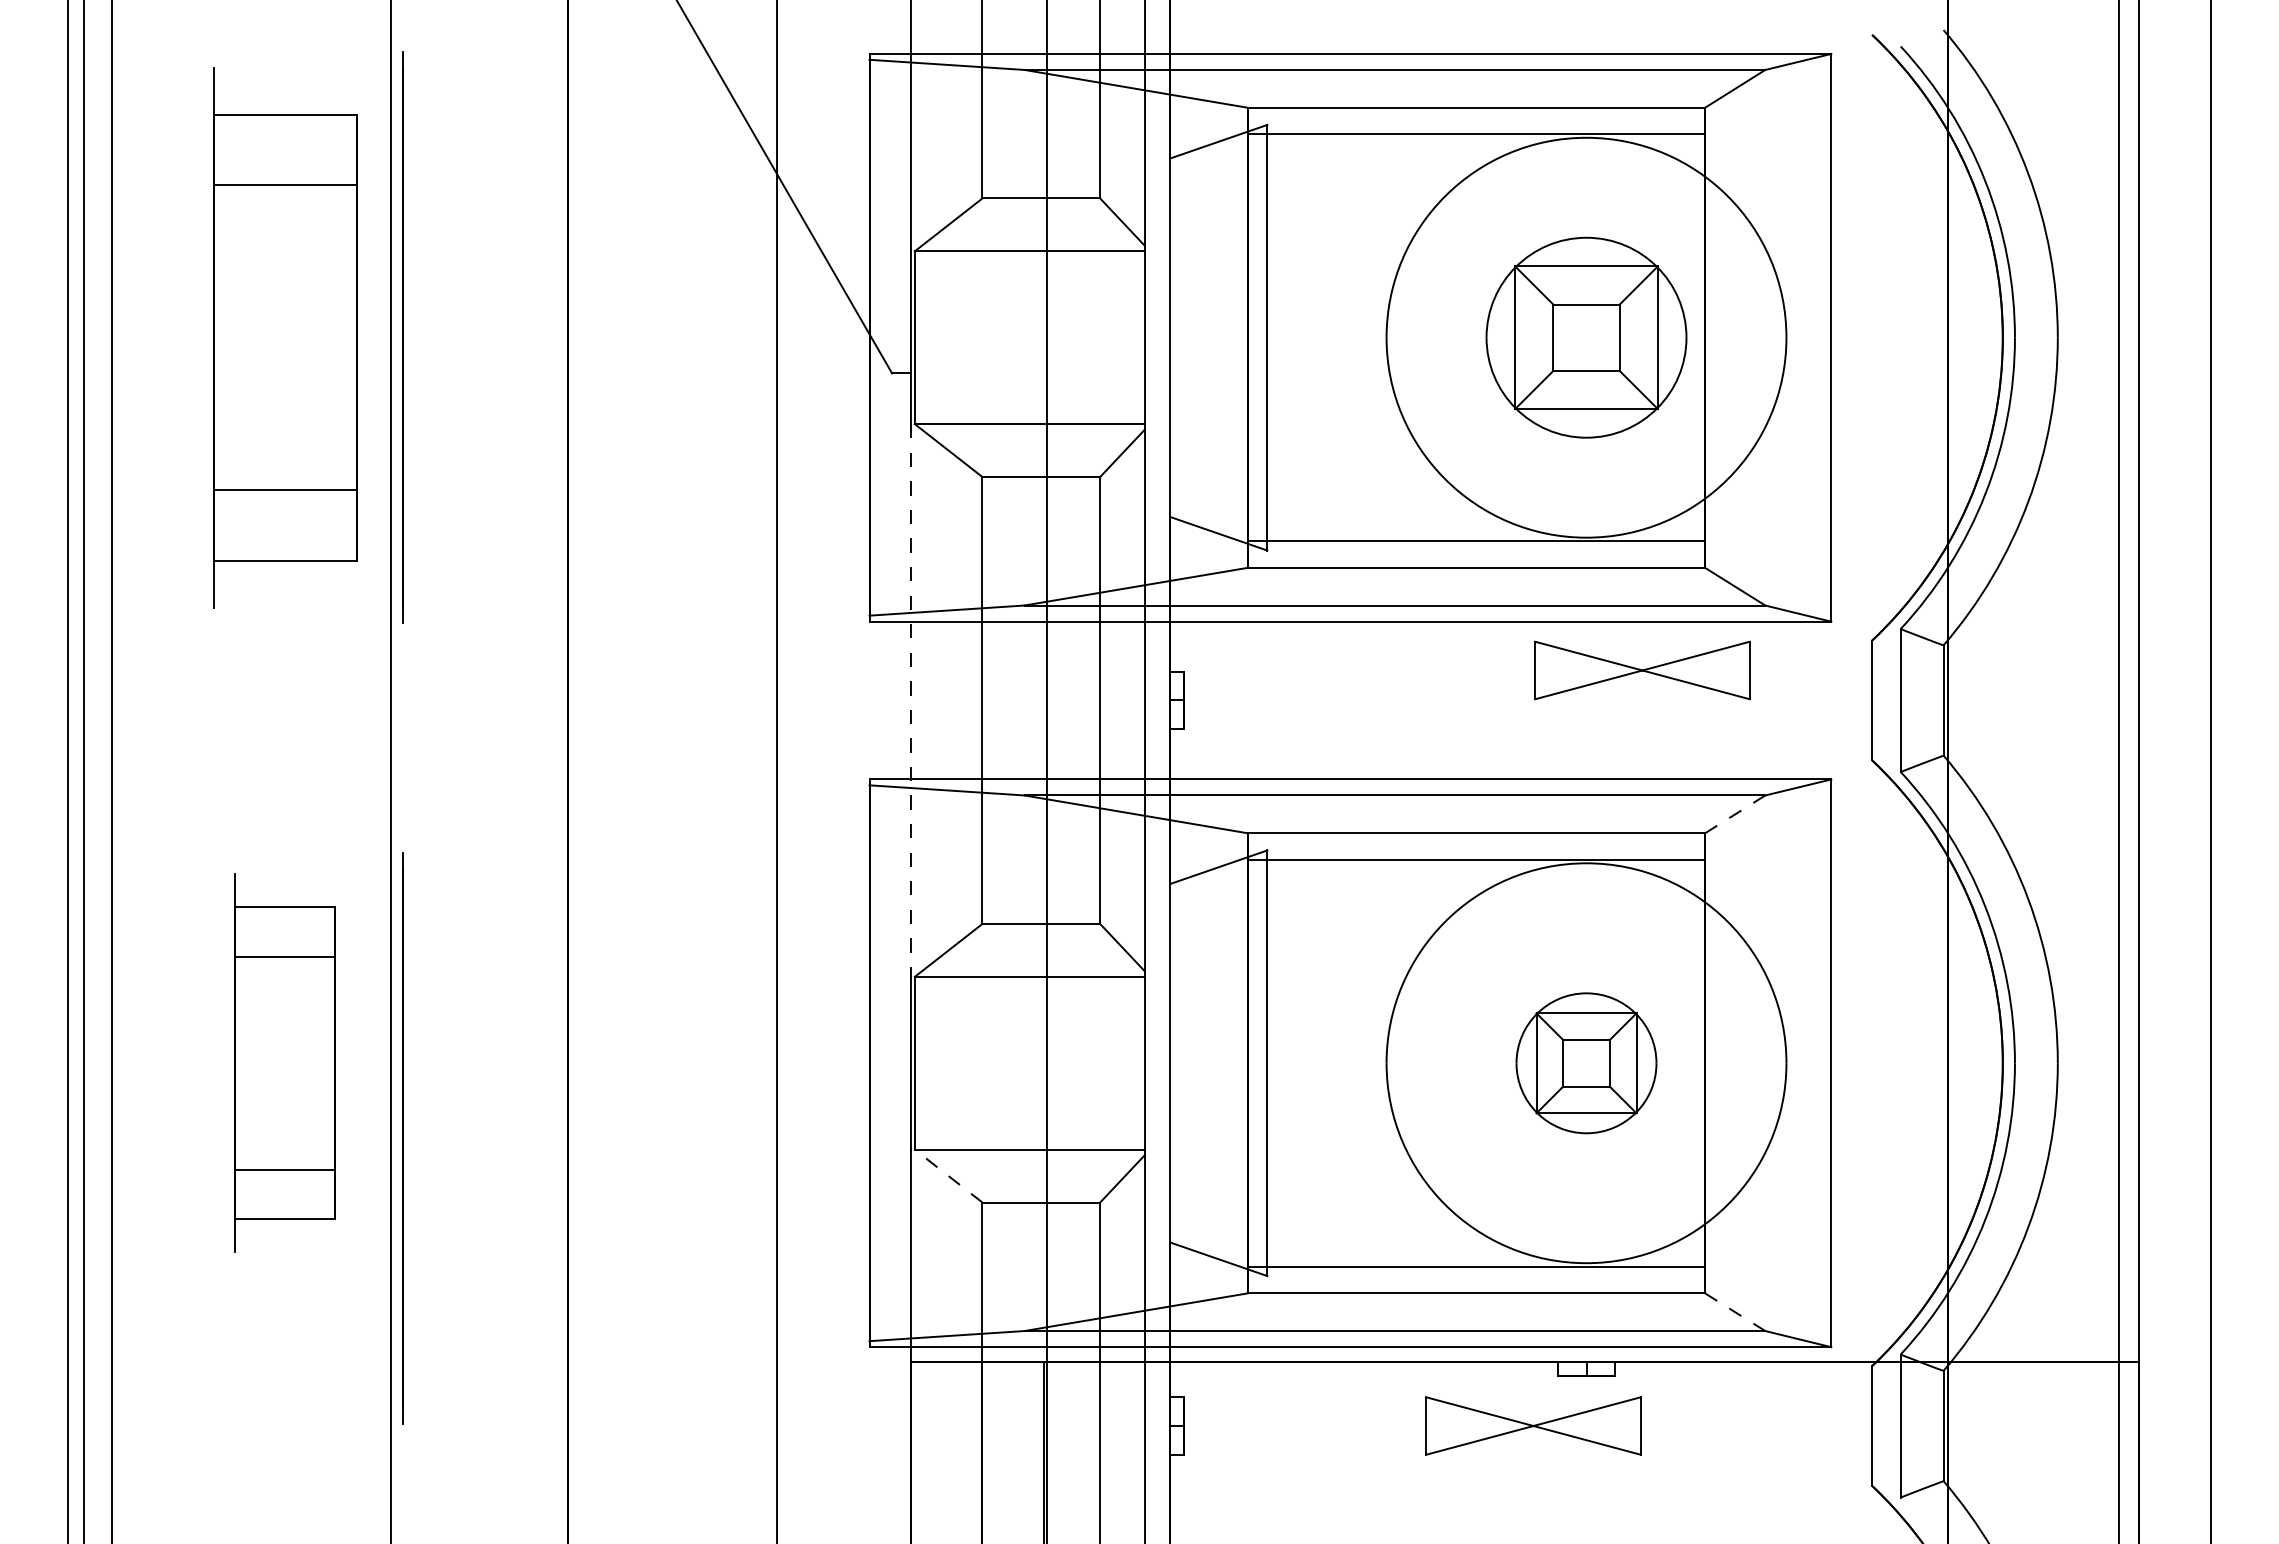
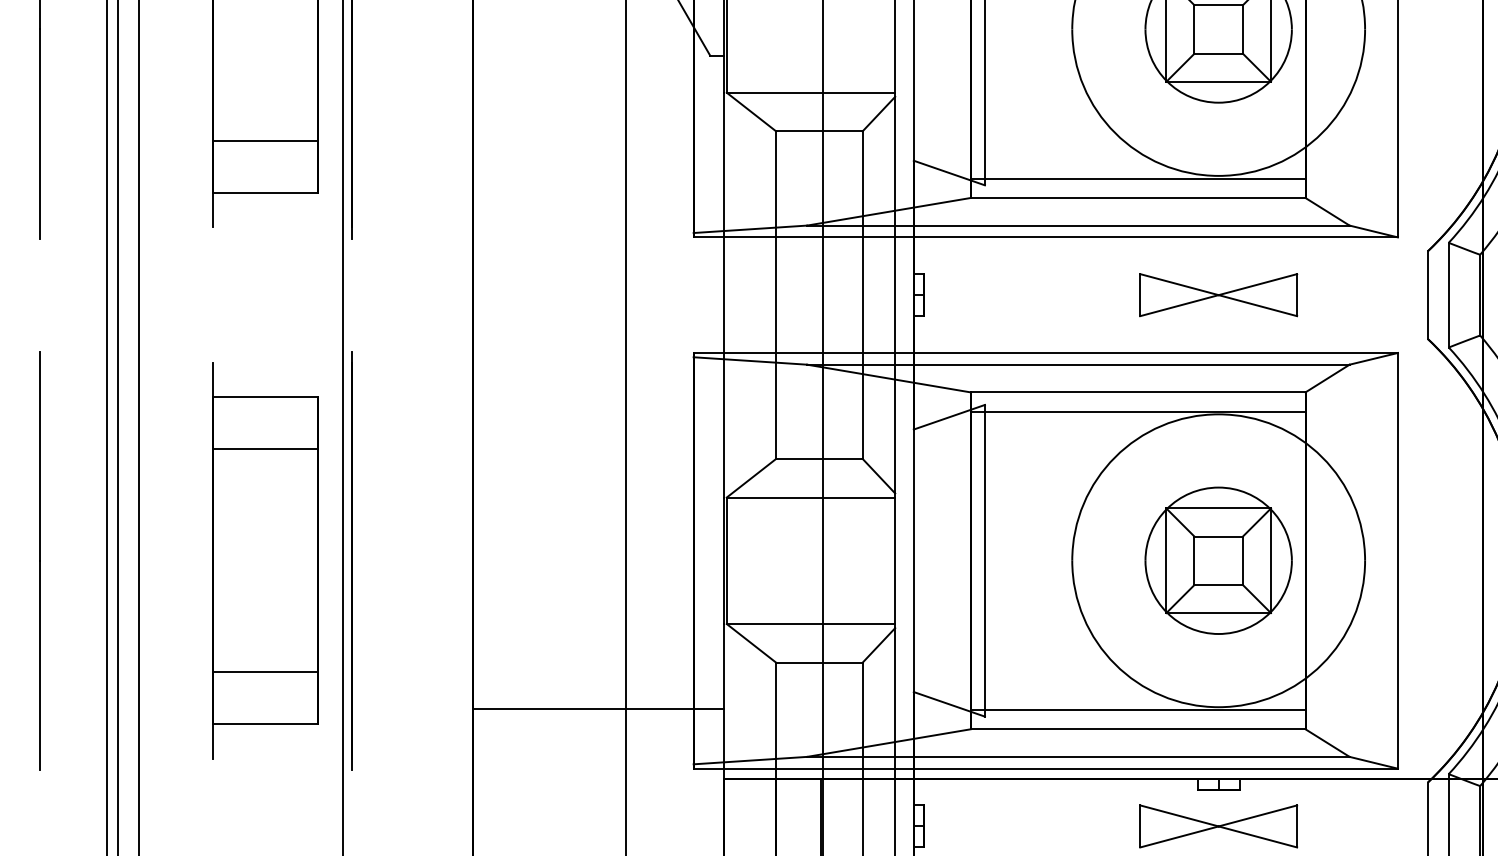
part: (1642, 670) -> (1218, 295), moved
line: (910, 701) -> (723, 295), dashed -> solid
line: (1735, 814) -> (1327, 378), dashed -> solid
part: (285, 1062) -> (265, 560), size x1.43
part: (1586, 1063) -> (1218, 560), size x1.43
line: (402, 1138) -> (351, 560), moved
line: (948, 1176) -> (751, 643), dashed -> solid
line: (739, 1266) -> (598, 709), added
line: (1735, 1312) -> (1327, 743), dashed -> solid
part: (1533, 1425) -> (1218, 826), moved

